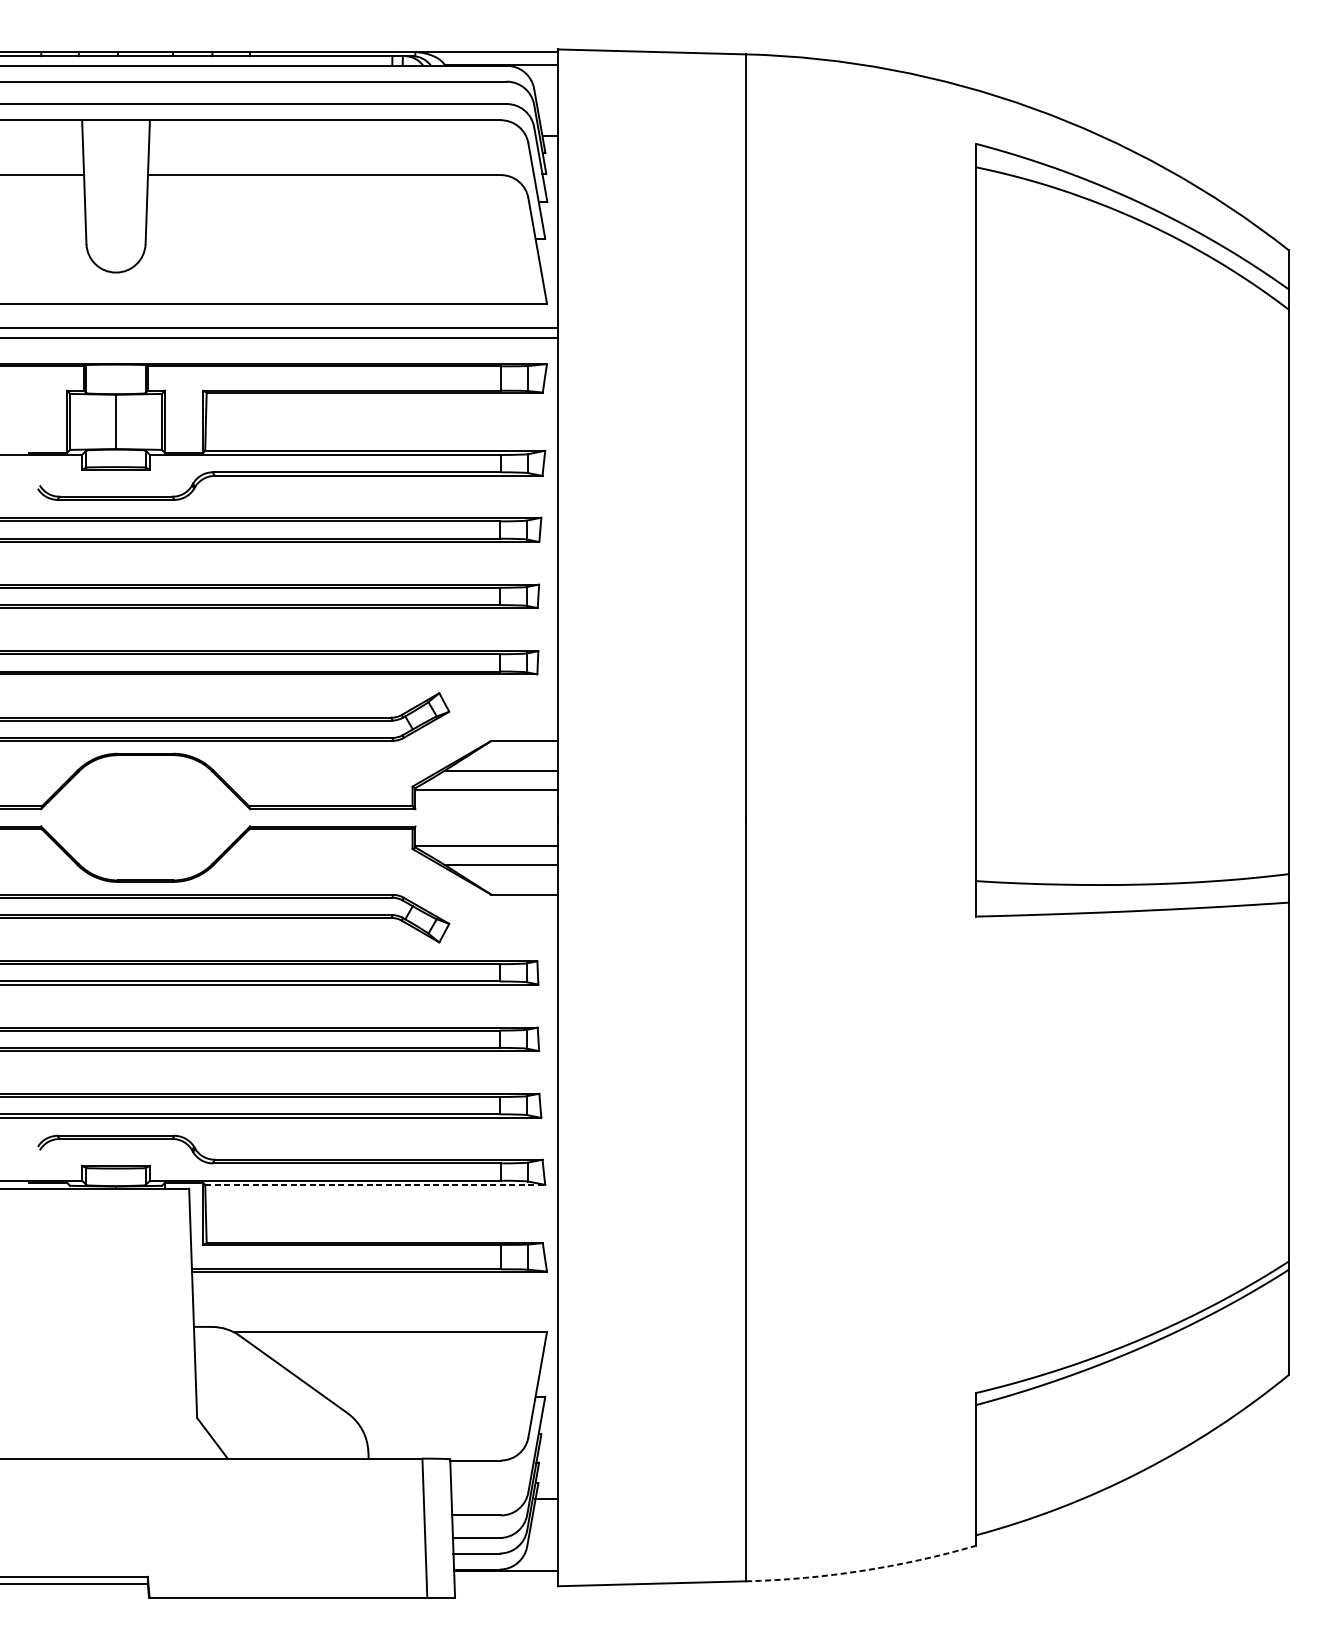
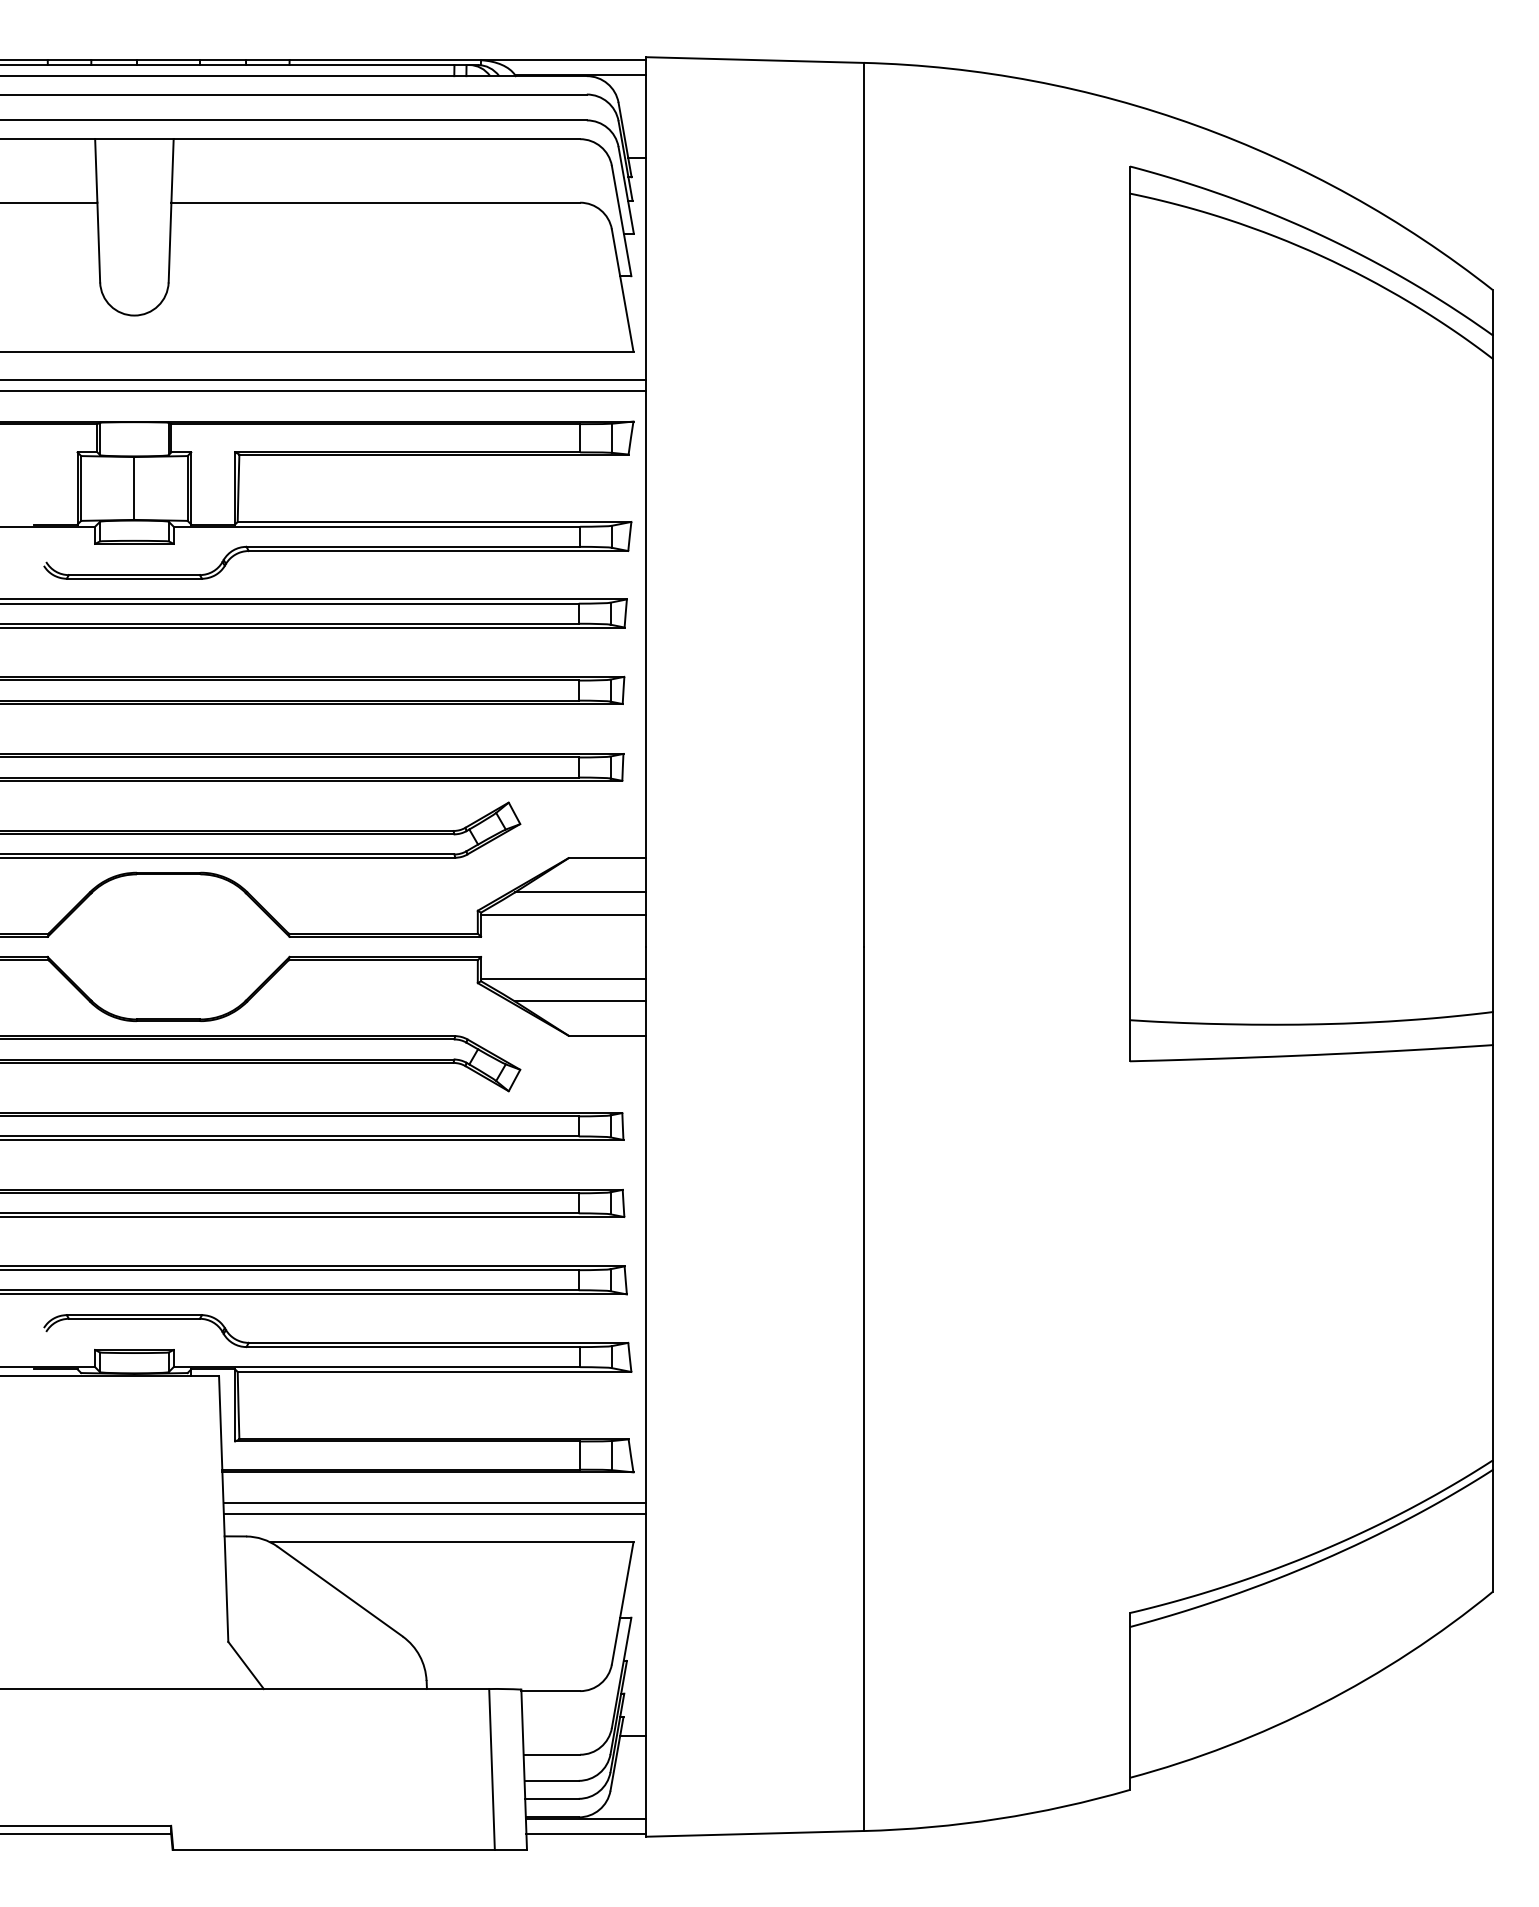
line: (375, 1184) -> (434, 1371), dashed -> solid
line: (375, 1297) -> (434, 1502), added
line: (375, 1307) -> (434, 1514), added
arc: (862, 1570) -> (998, 1818), dashed -> solid
line: (506, 1583) -> (586, 1833), added

